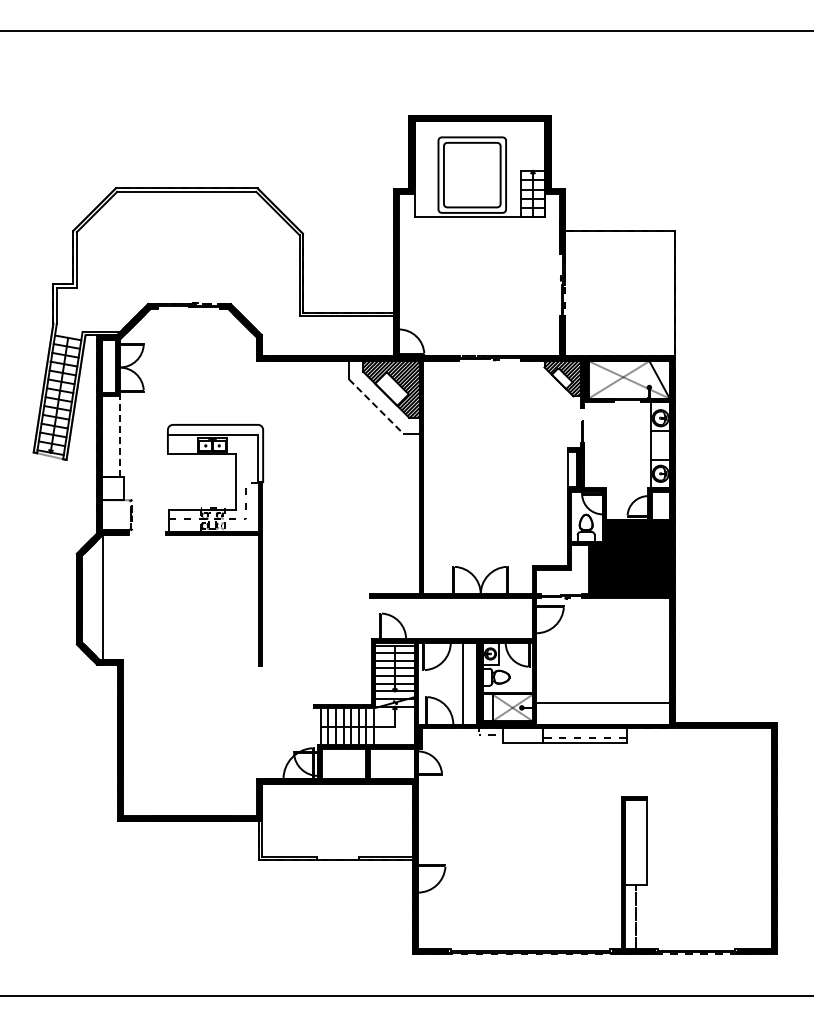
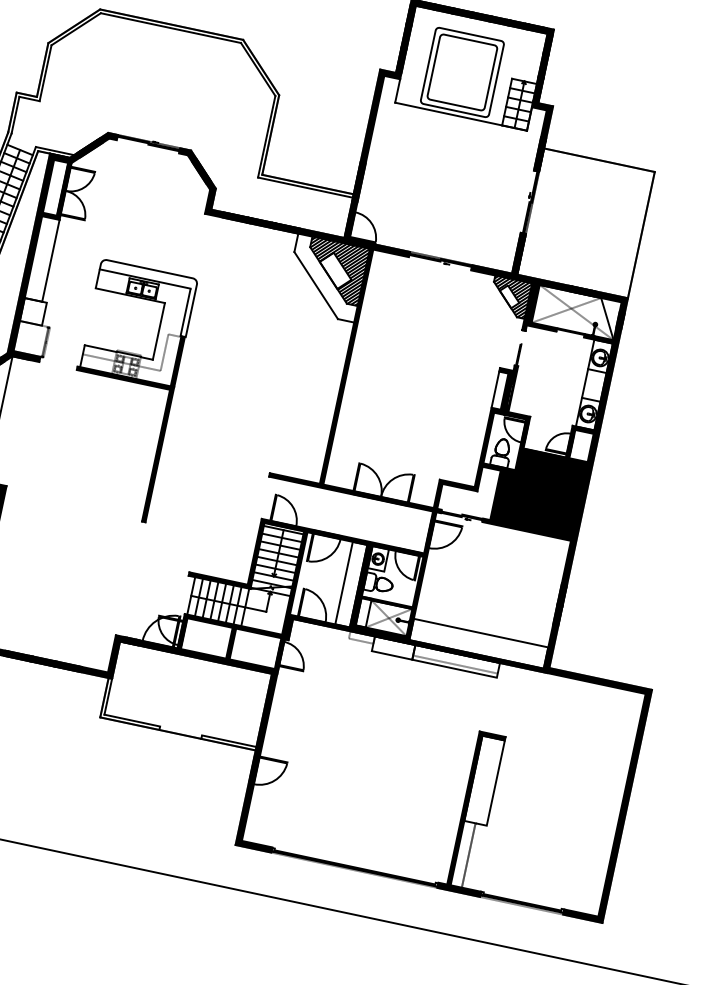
line: (376, 406) -> (316, 285), dashed -> solid
line: (119, 436) -> (50, 260), dashed -> solid

